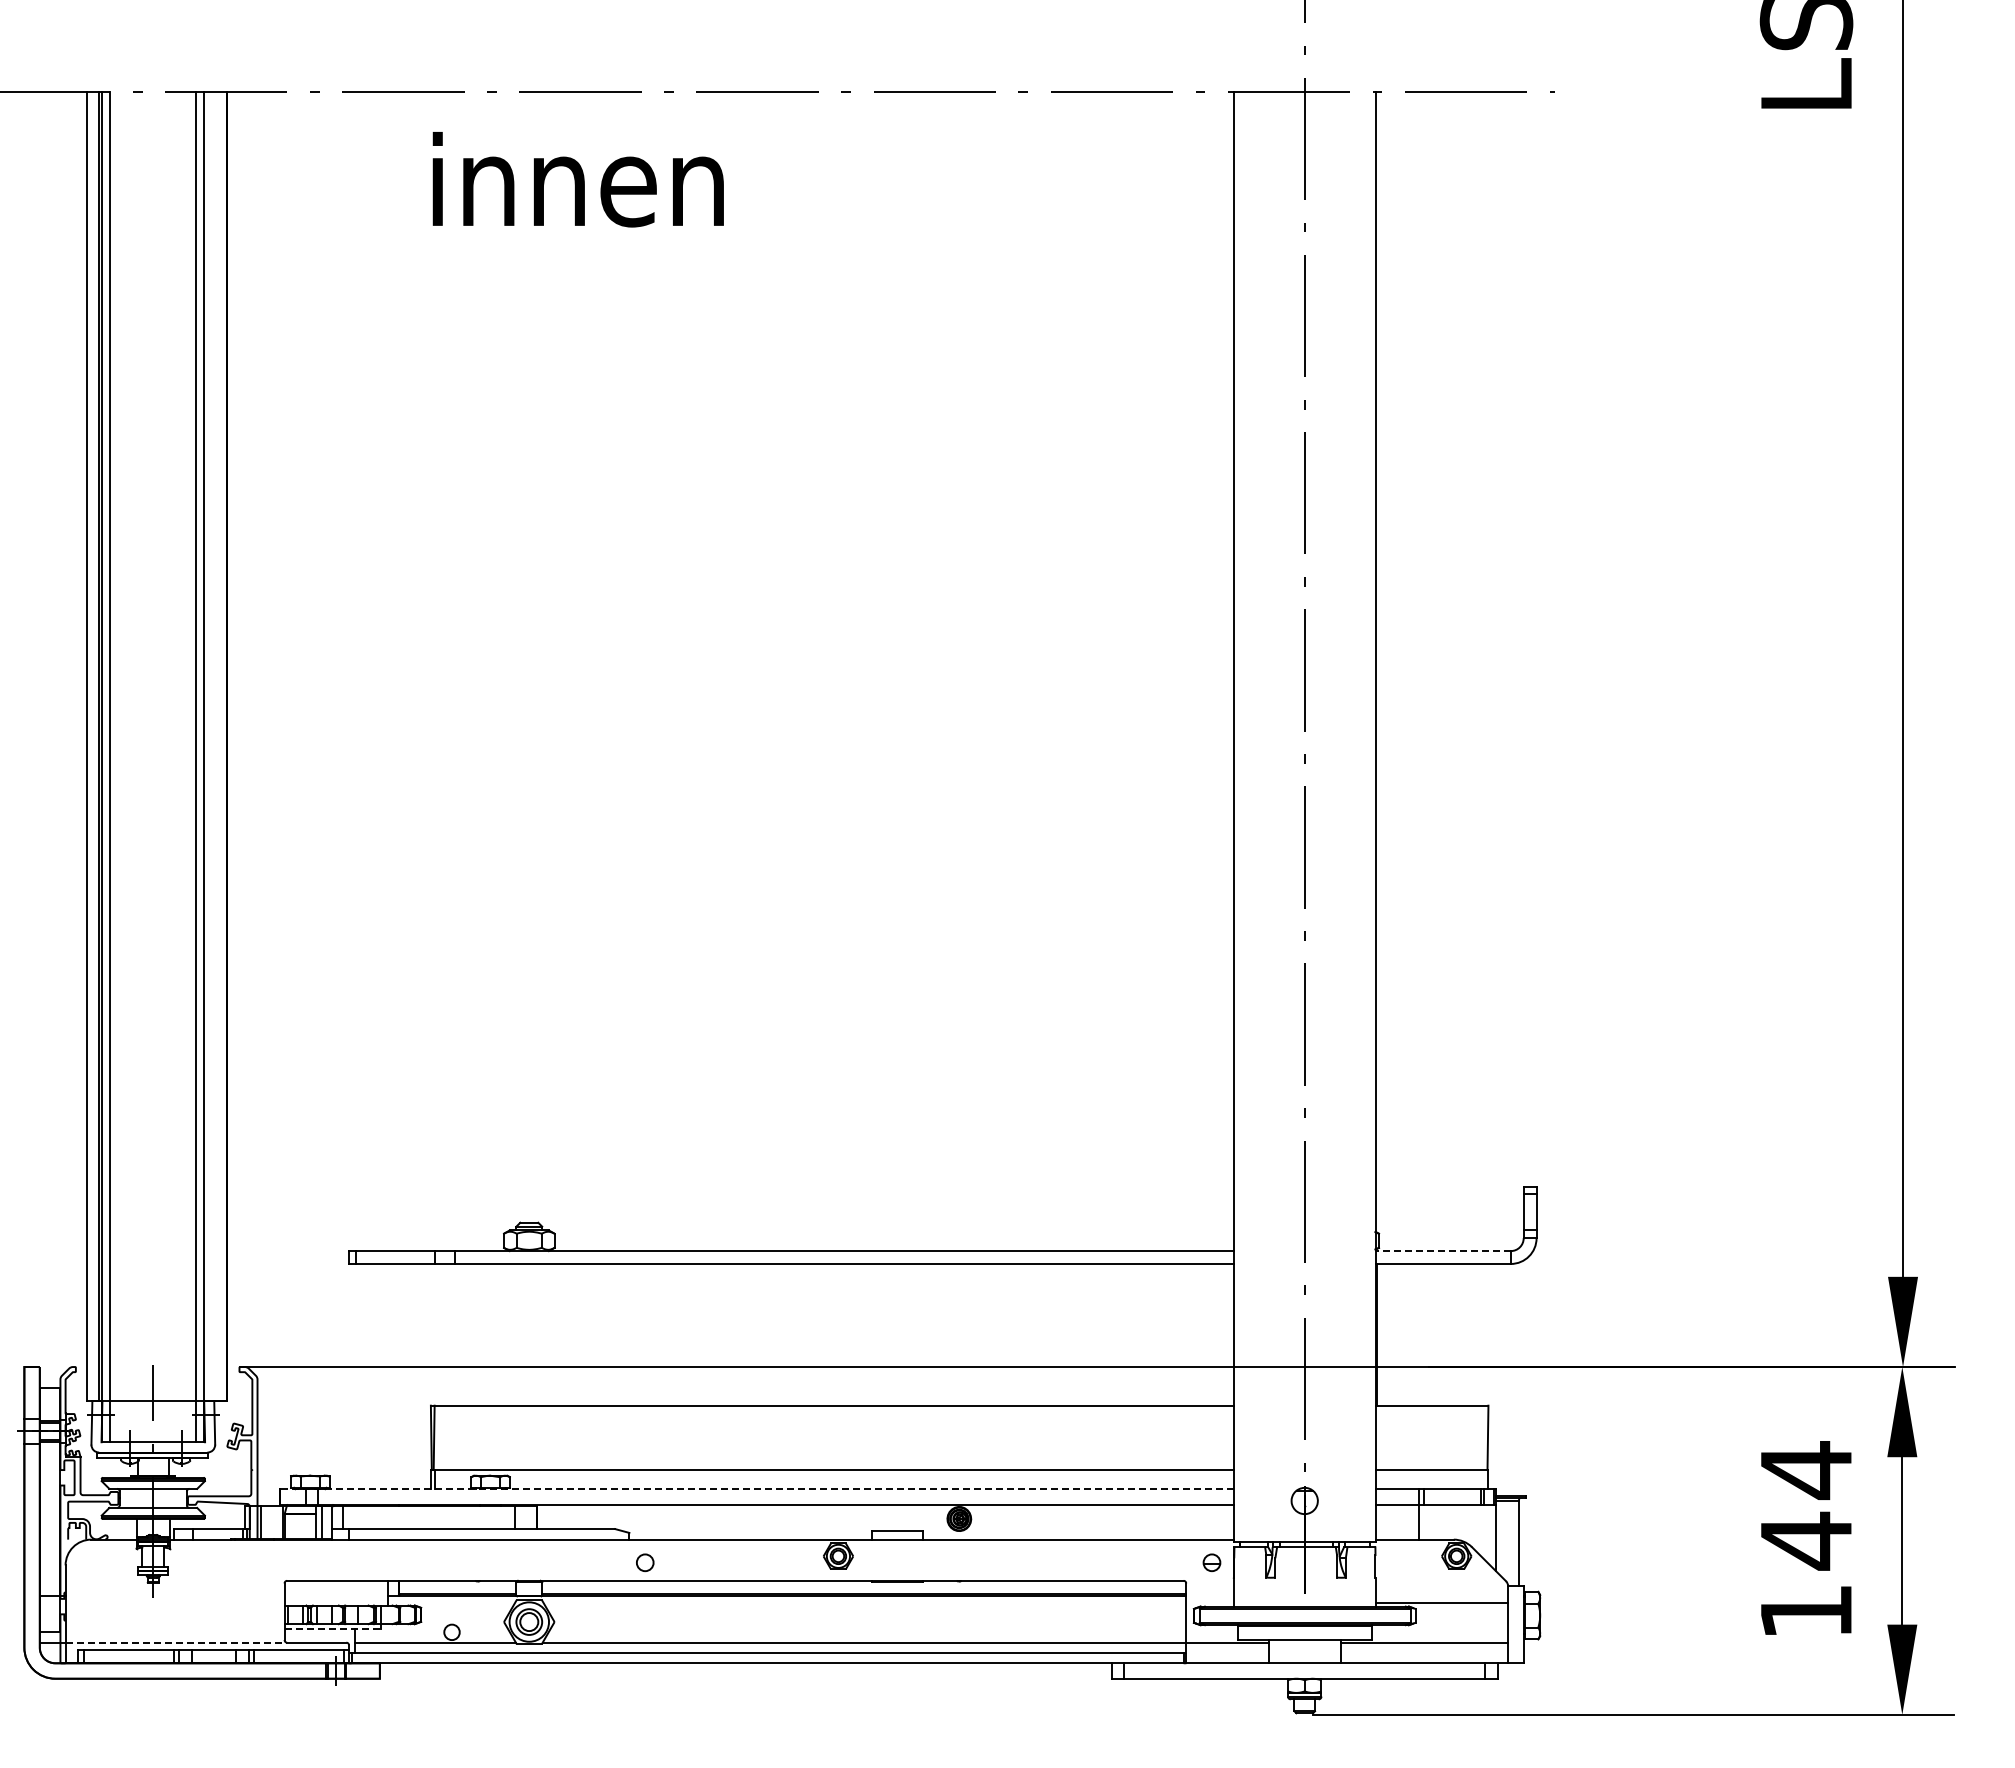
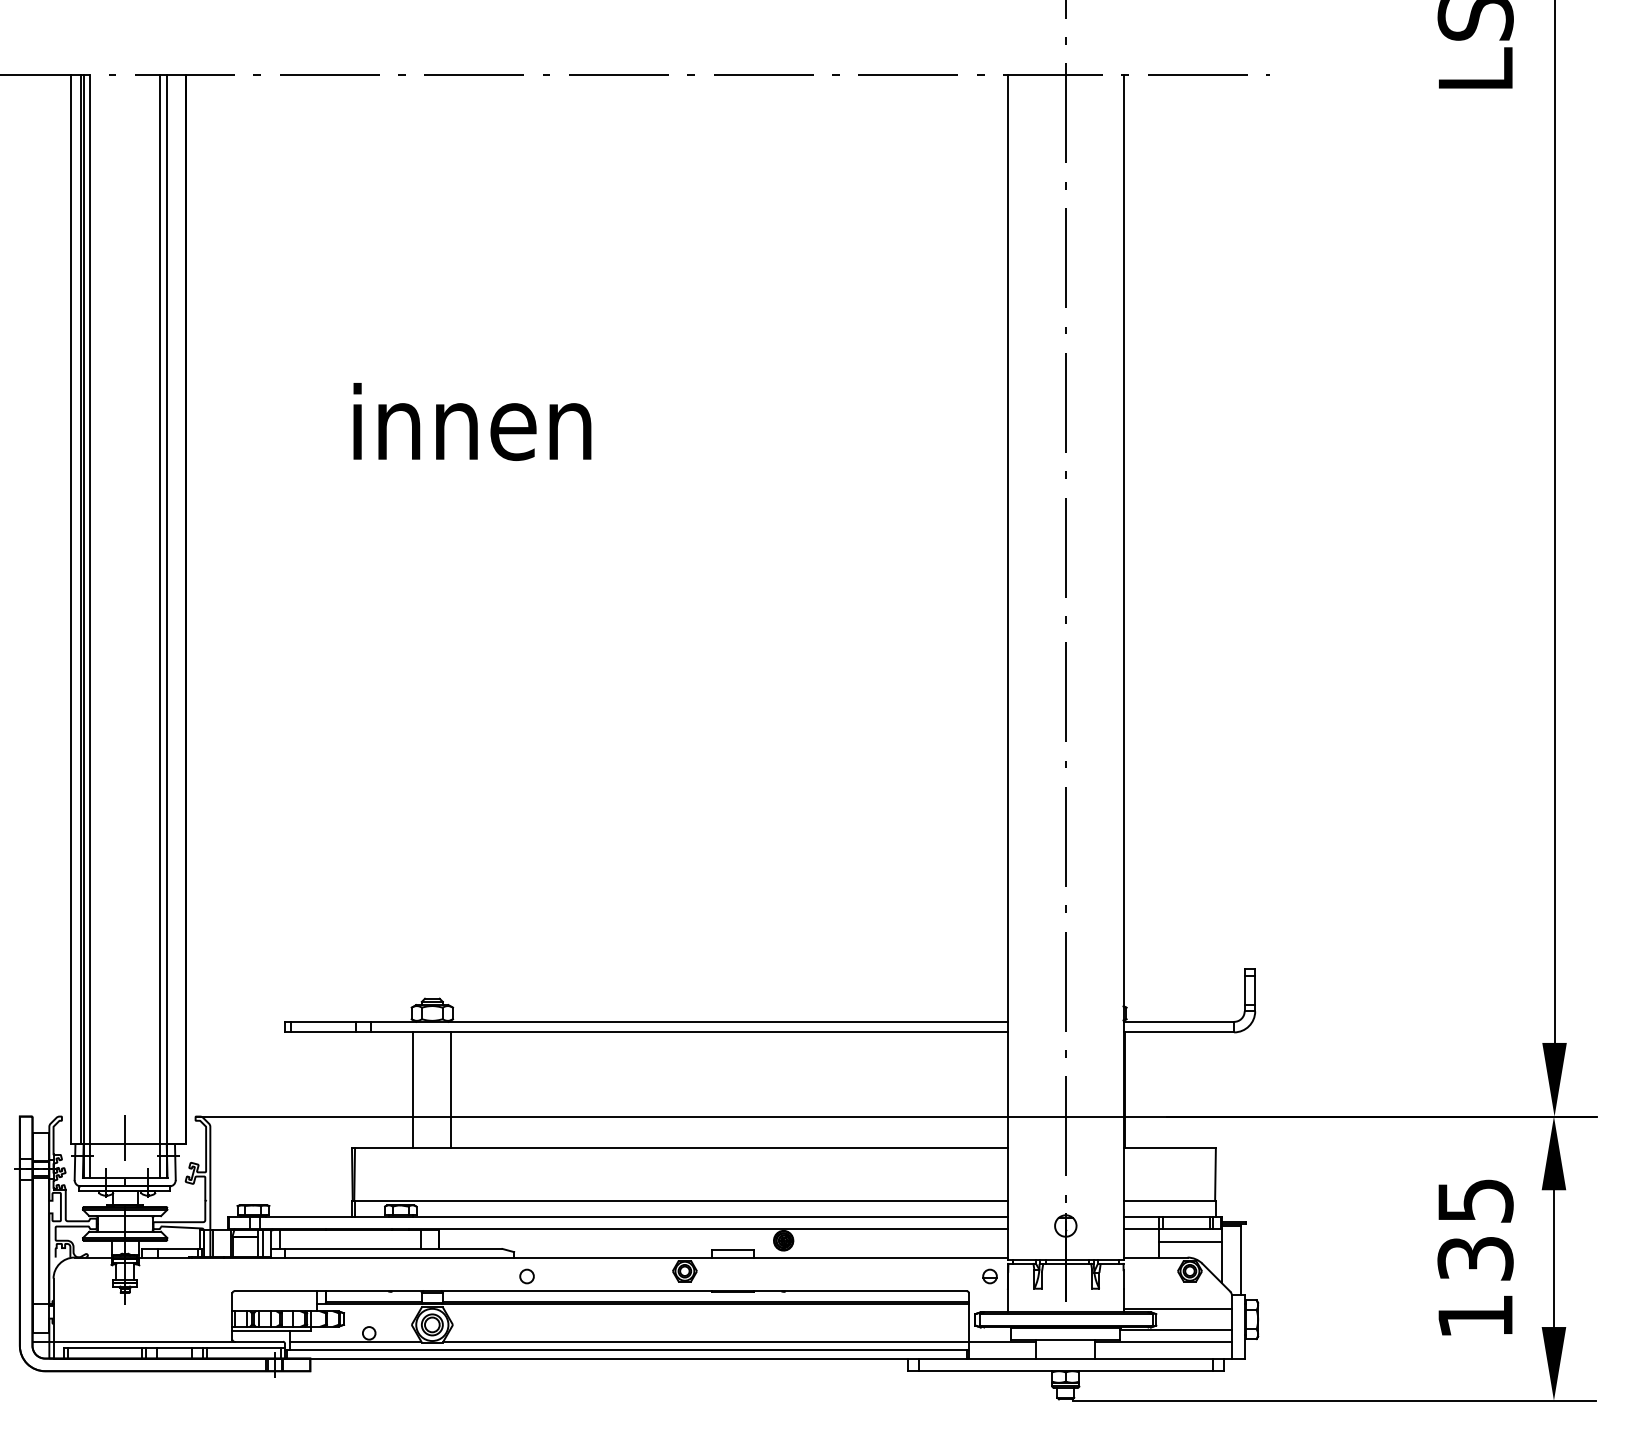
text: (577, 179) -> (471, 421), moved
line: (1443, 1251) -> (1179, 1022), dashed -> solid
line: (506, 1334) -> (413, 1090), added
line: (552, 1334) -> (451, 1090), added
line: (756, 1489) -> (617, 1216), dashed -> solid
text: (1806, 1505) -> (1475, 1229), 144 -> 135
line: (1456, 1520) -> (1189, 1241), added
line: (1439, 1628) -> (1175, 1330), added
line: (333, 1629) -> (272, 1330), dashed -> solid
line: (176, 1642) -> (144, 1341), dashed -> solid

